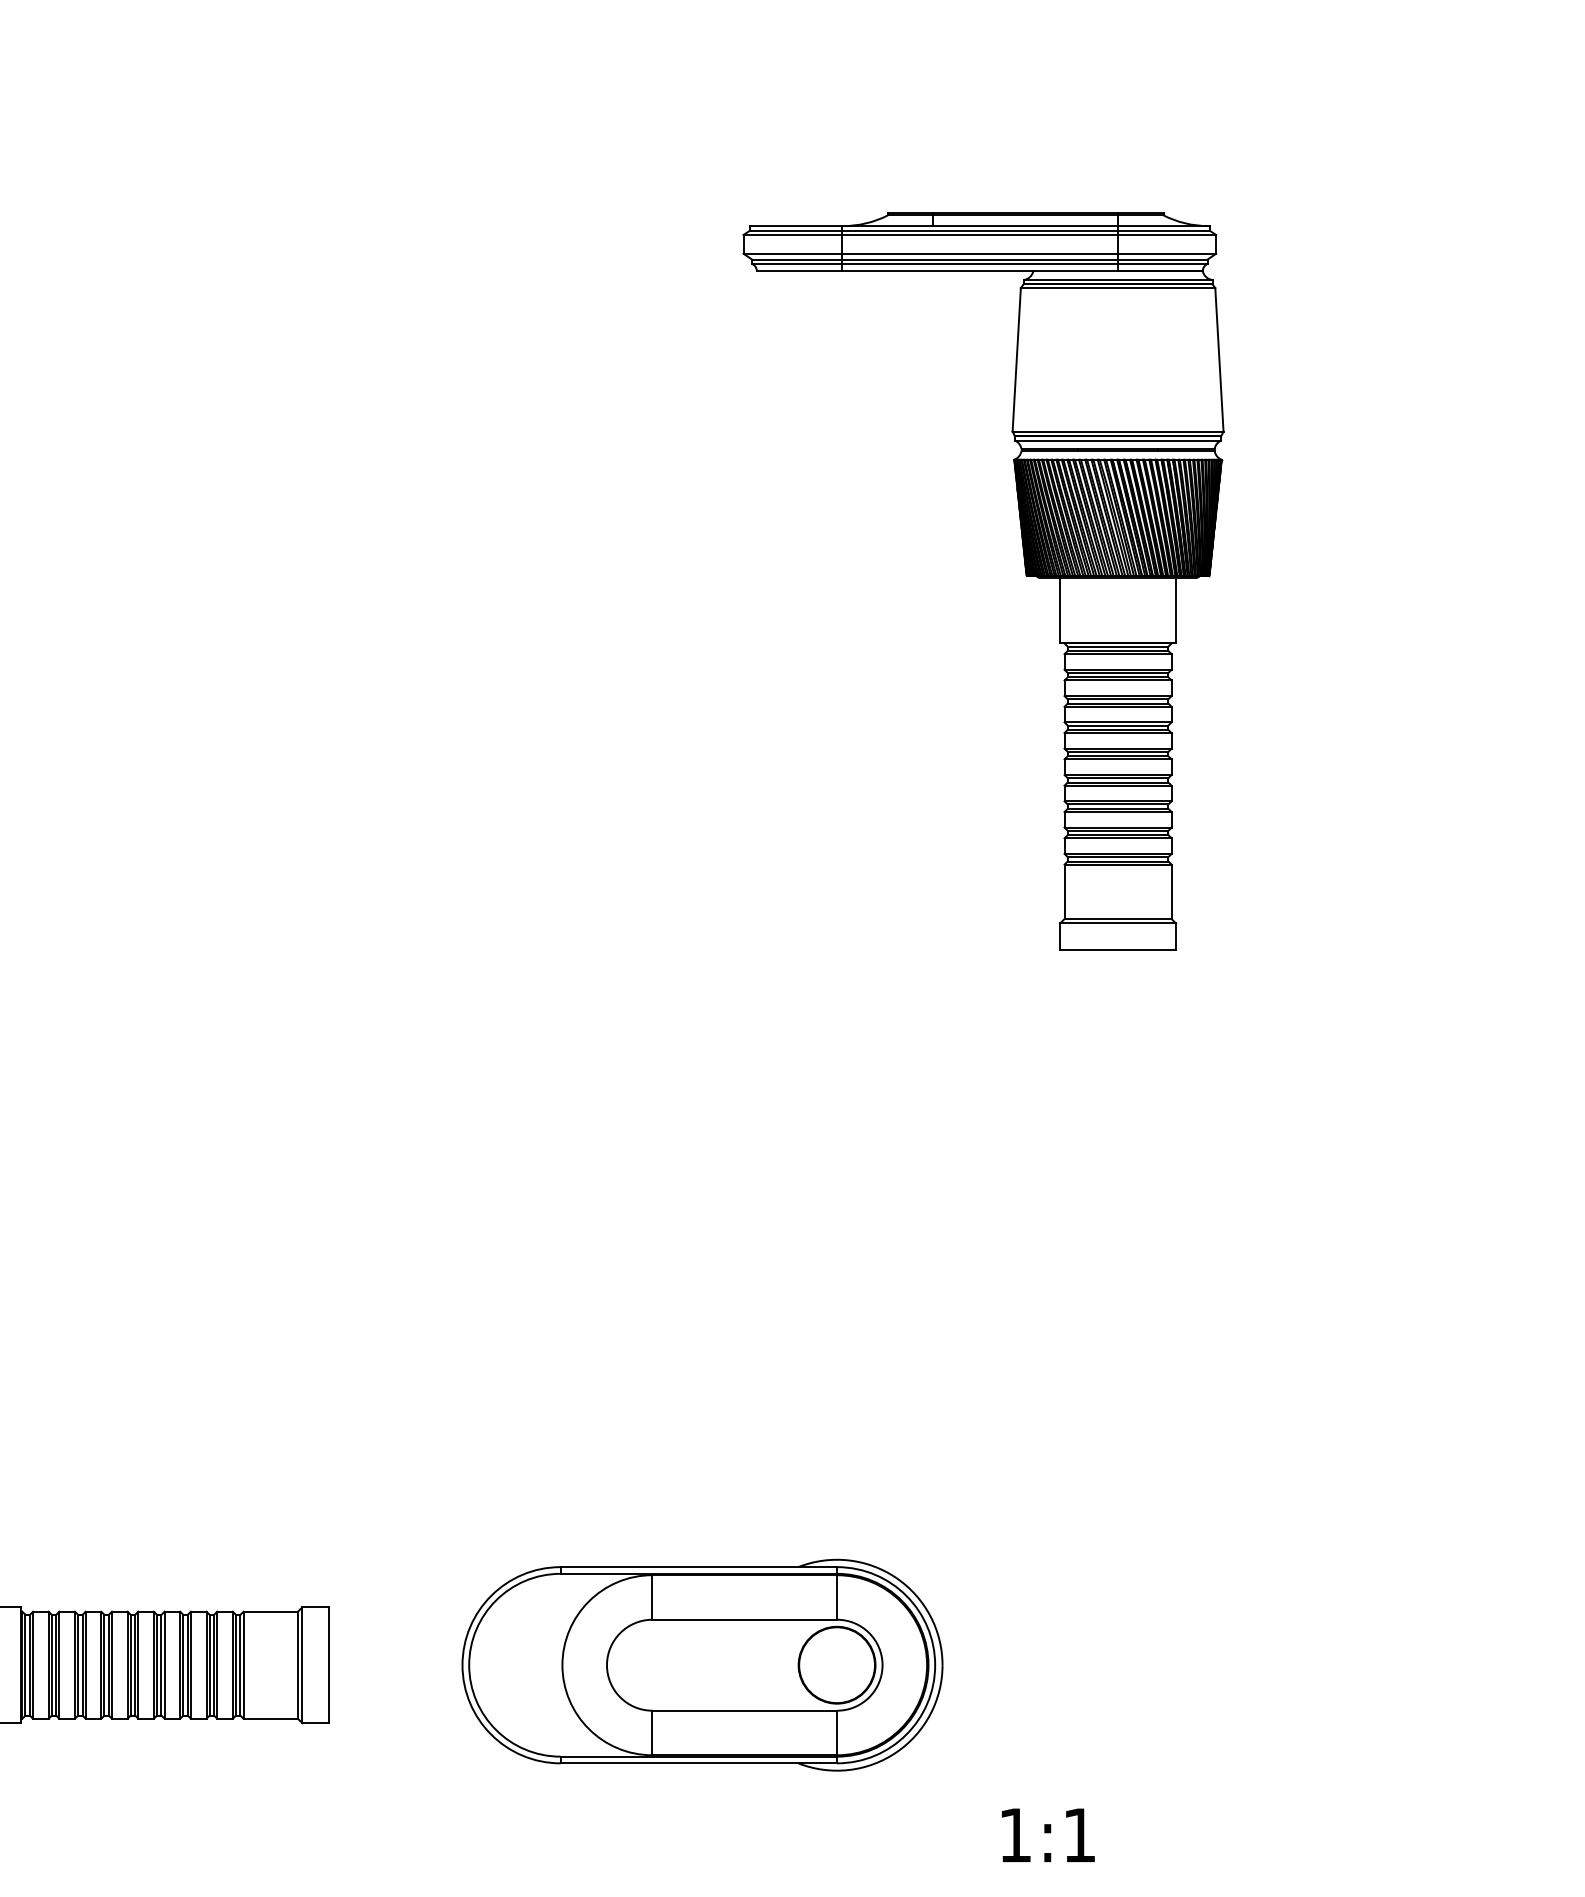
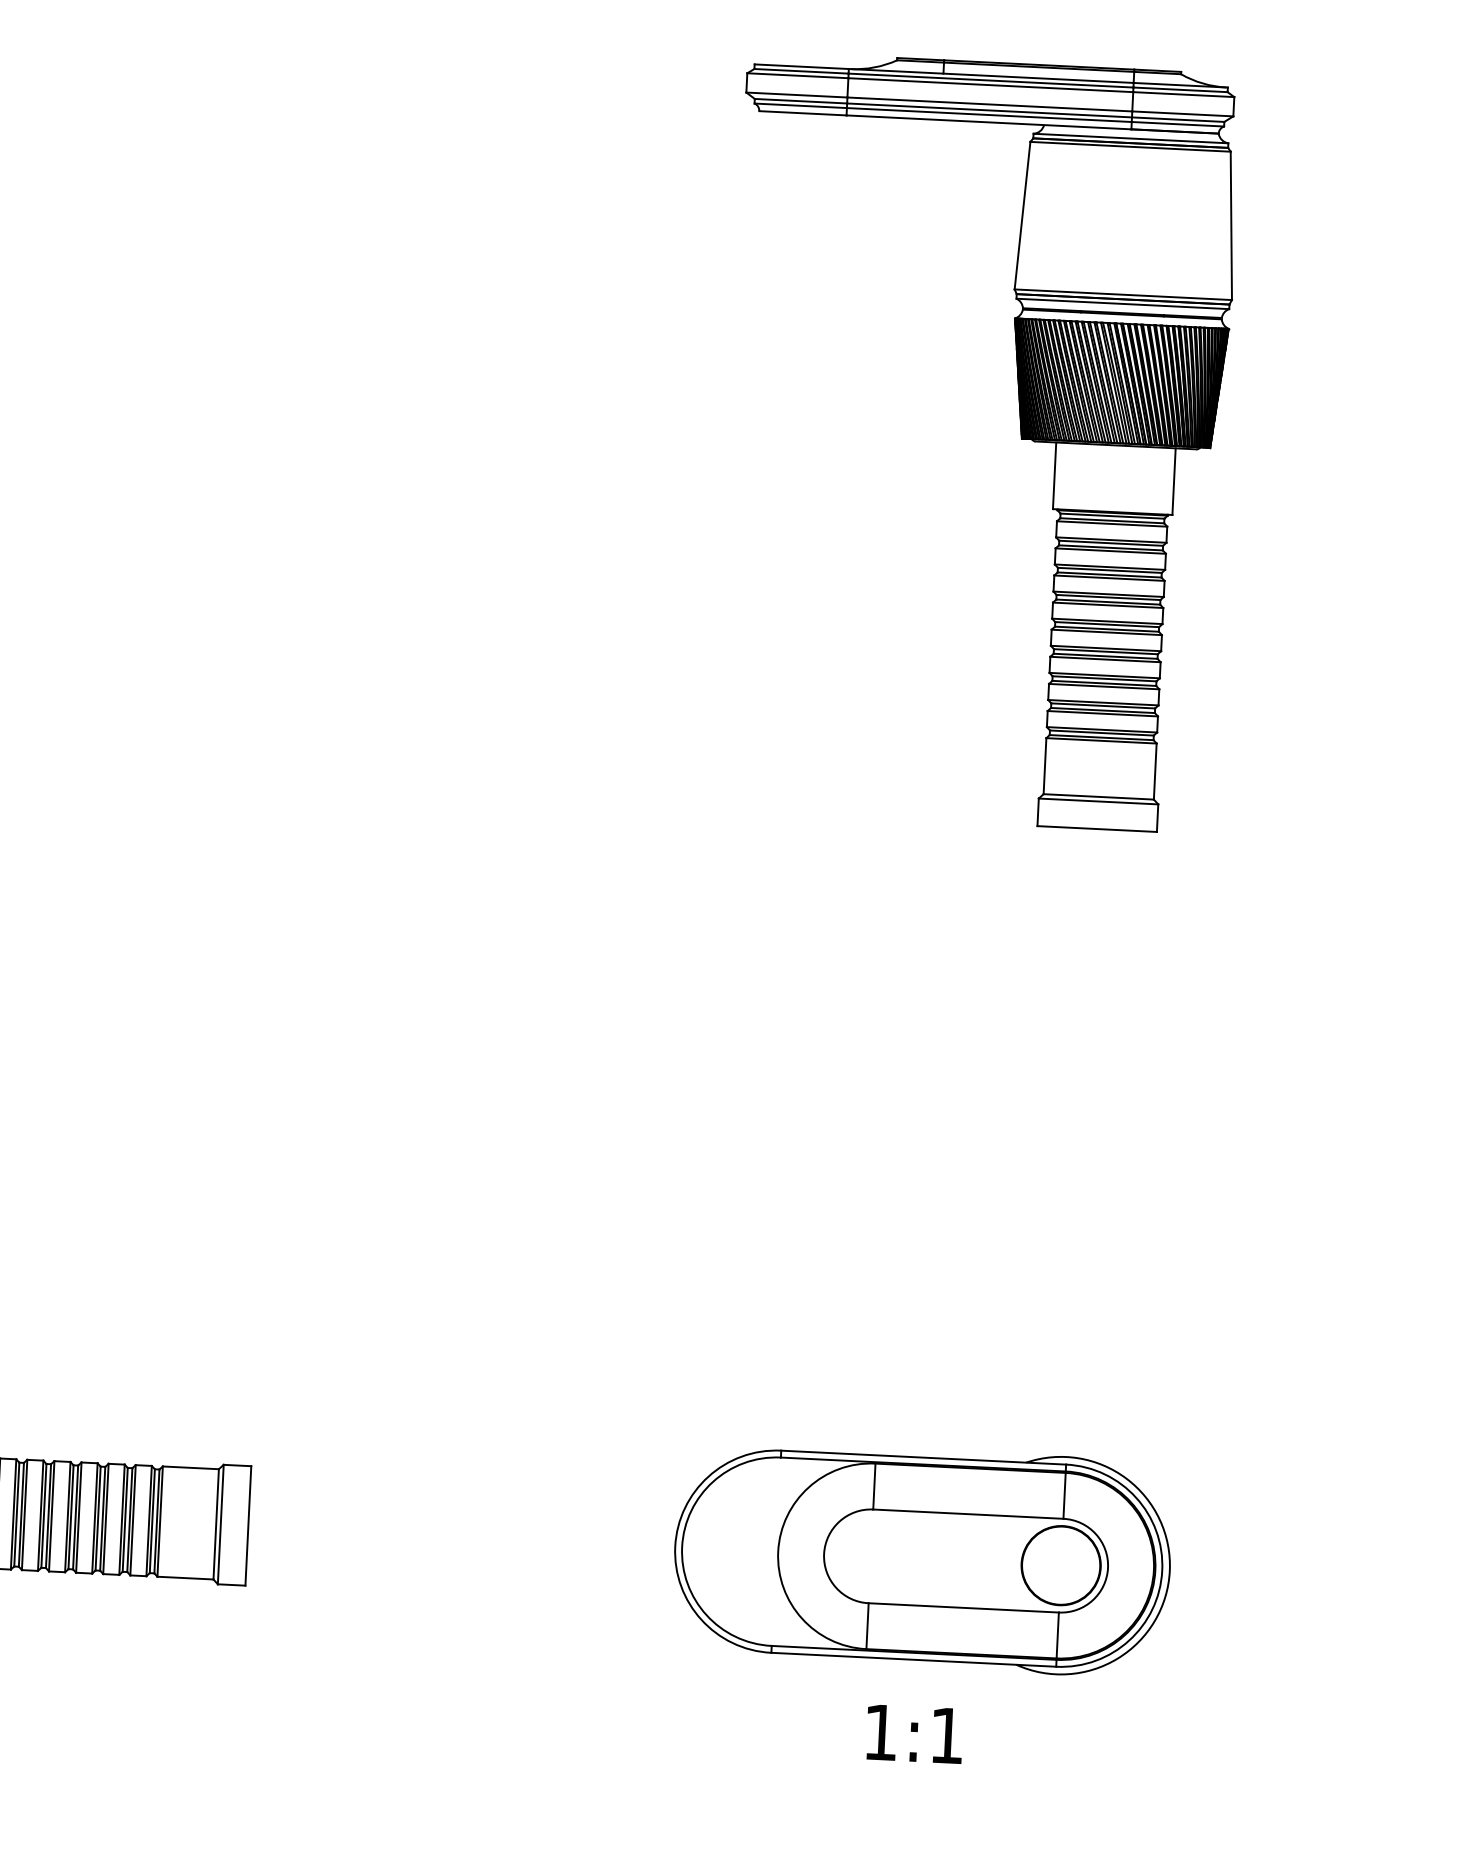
part: (702, 1664) -> (922, 1558), moved
text: (1047, 1834) -> (913, 1733), moved

